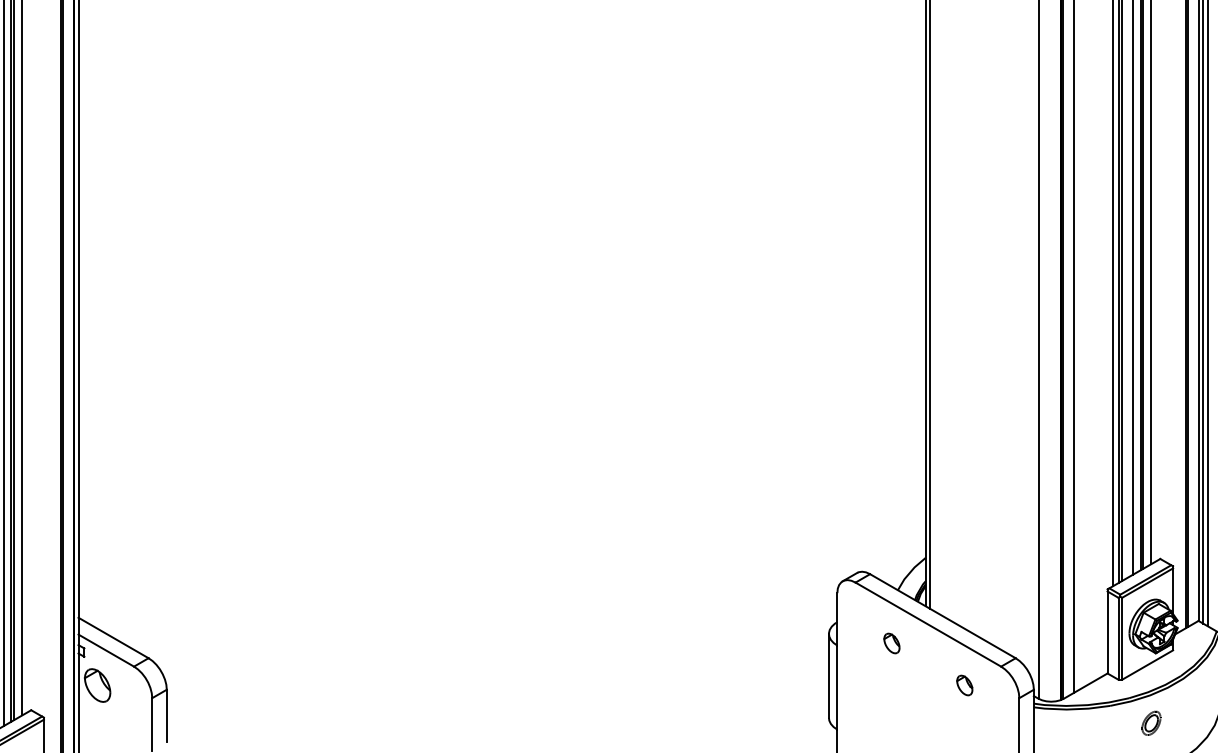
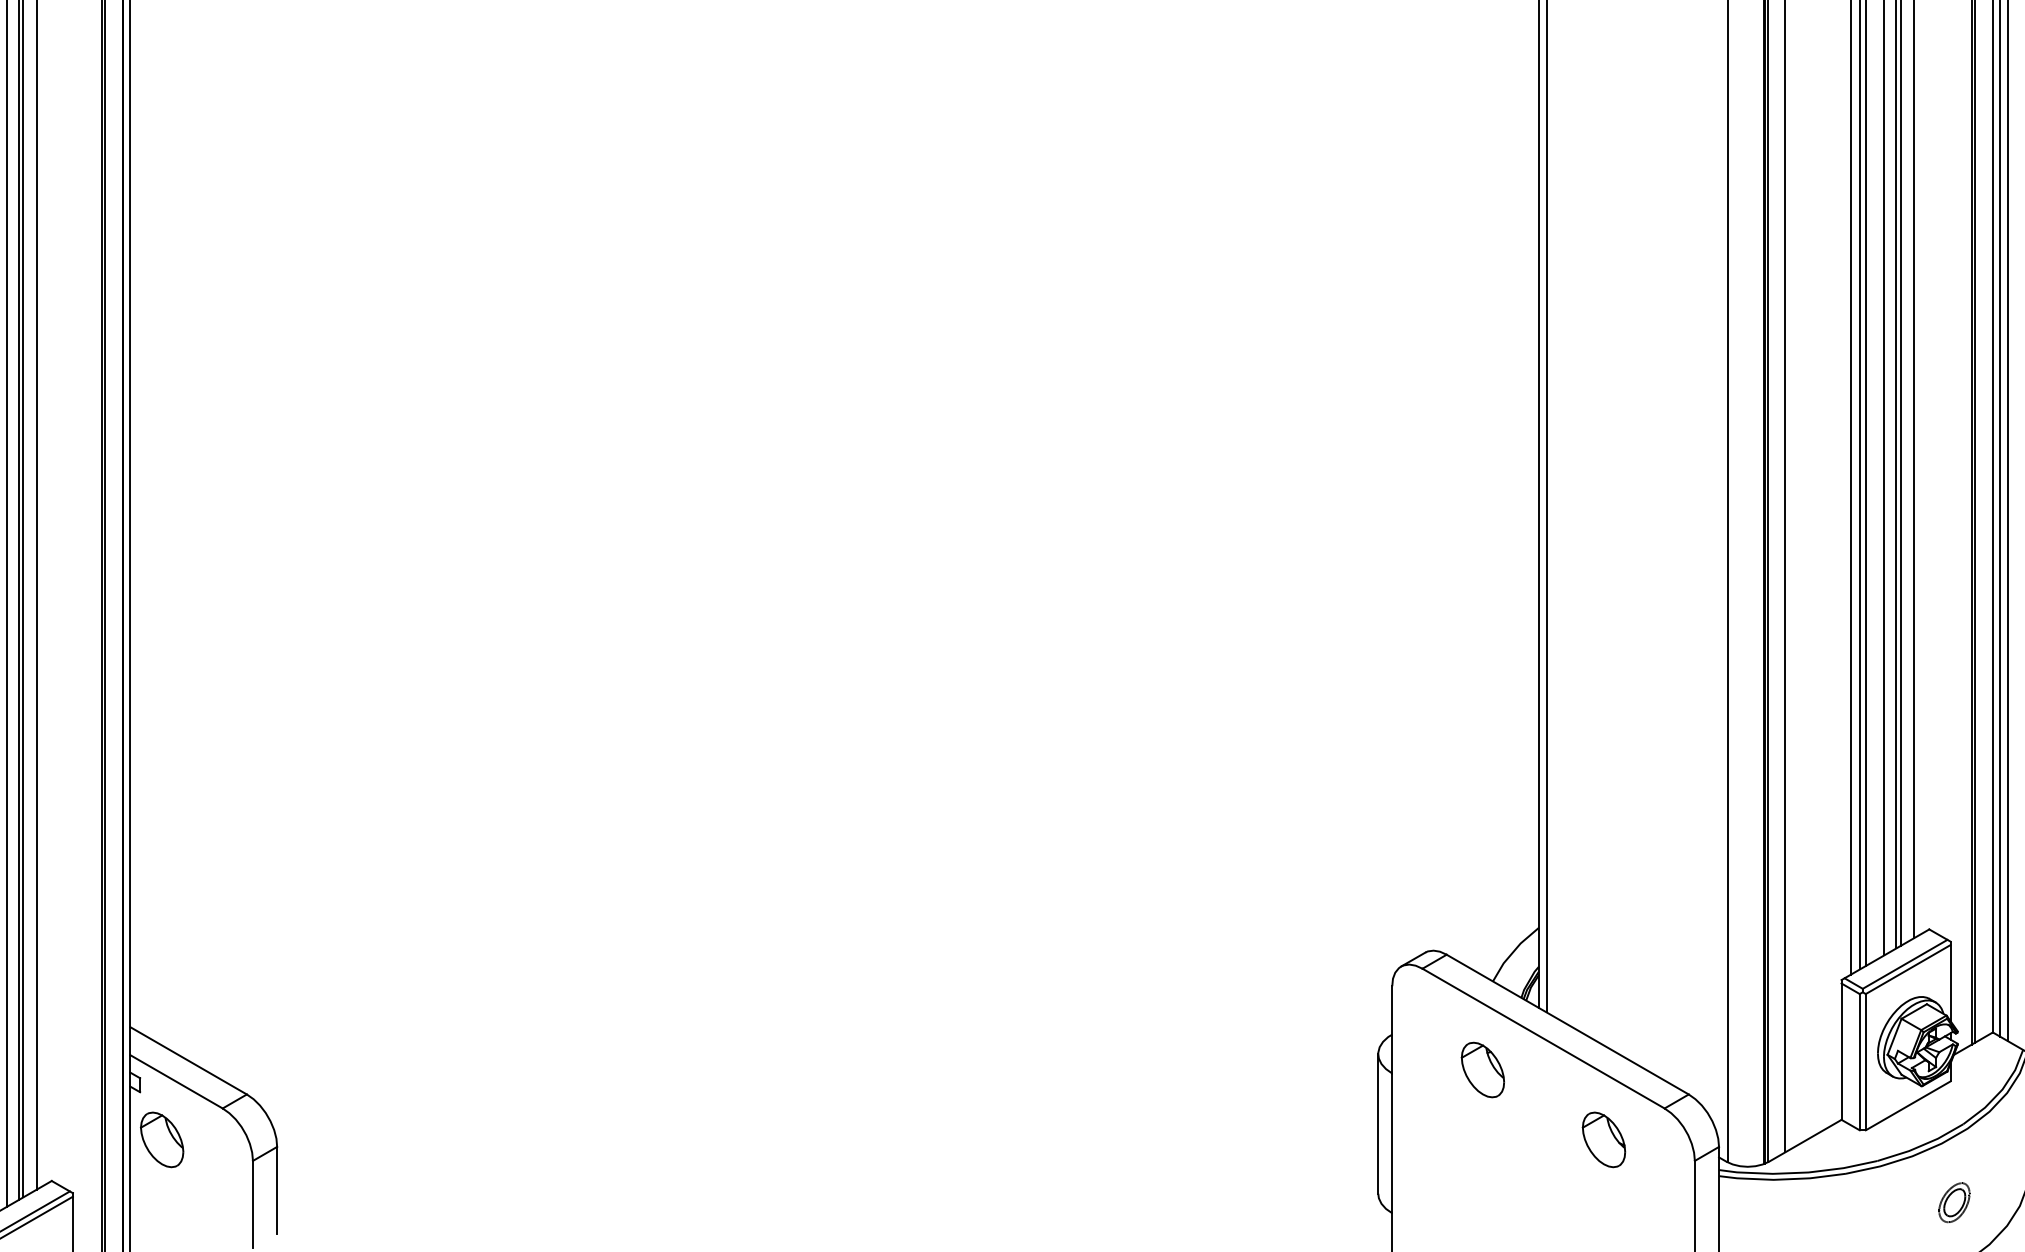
part: (891, 643) -> (1482, 1069), size x1.67
part: (964, 685) -> (1603, 1139), size x1.67
part: (1151, 722) -> (1954, 1201), moved

